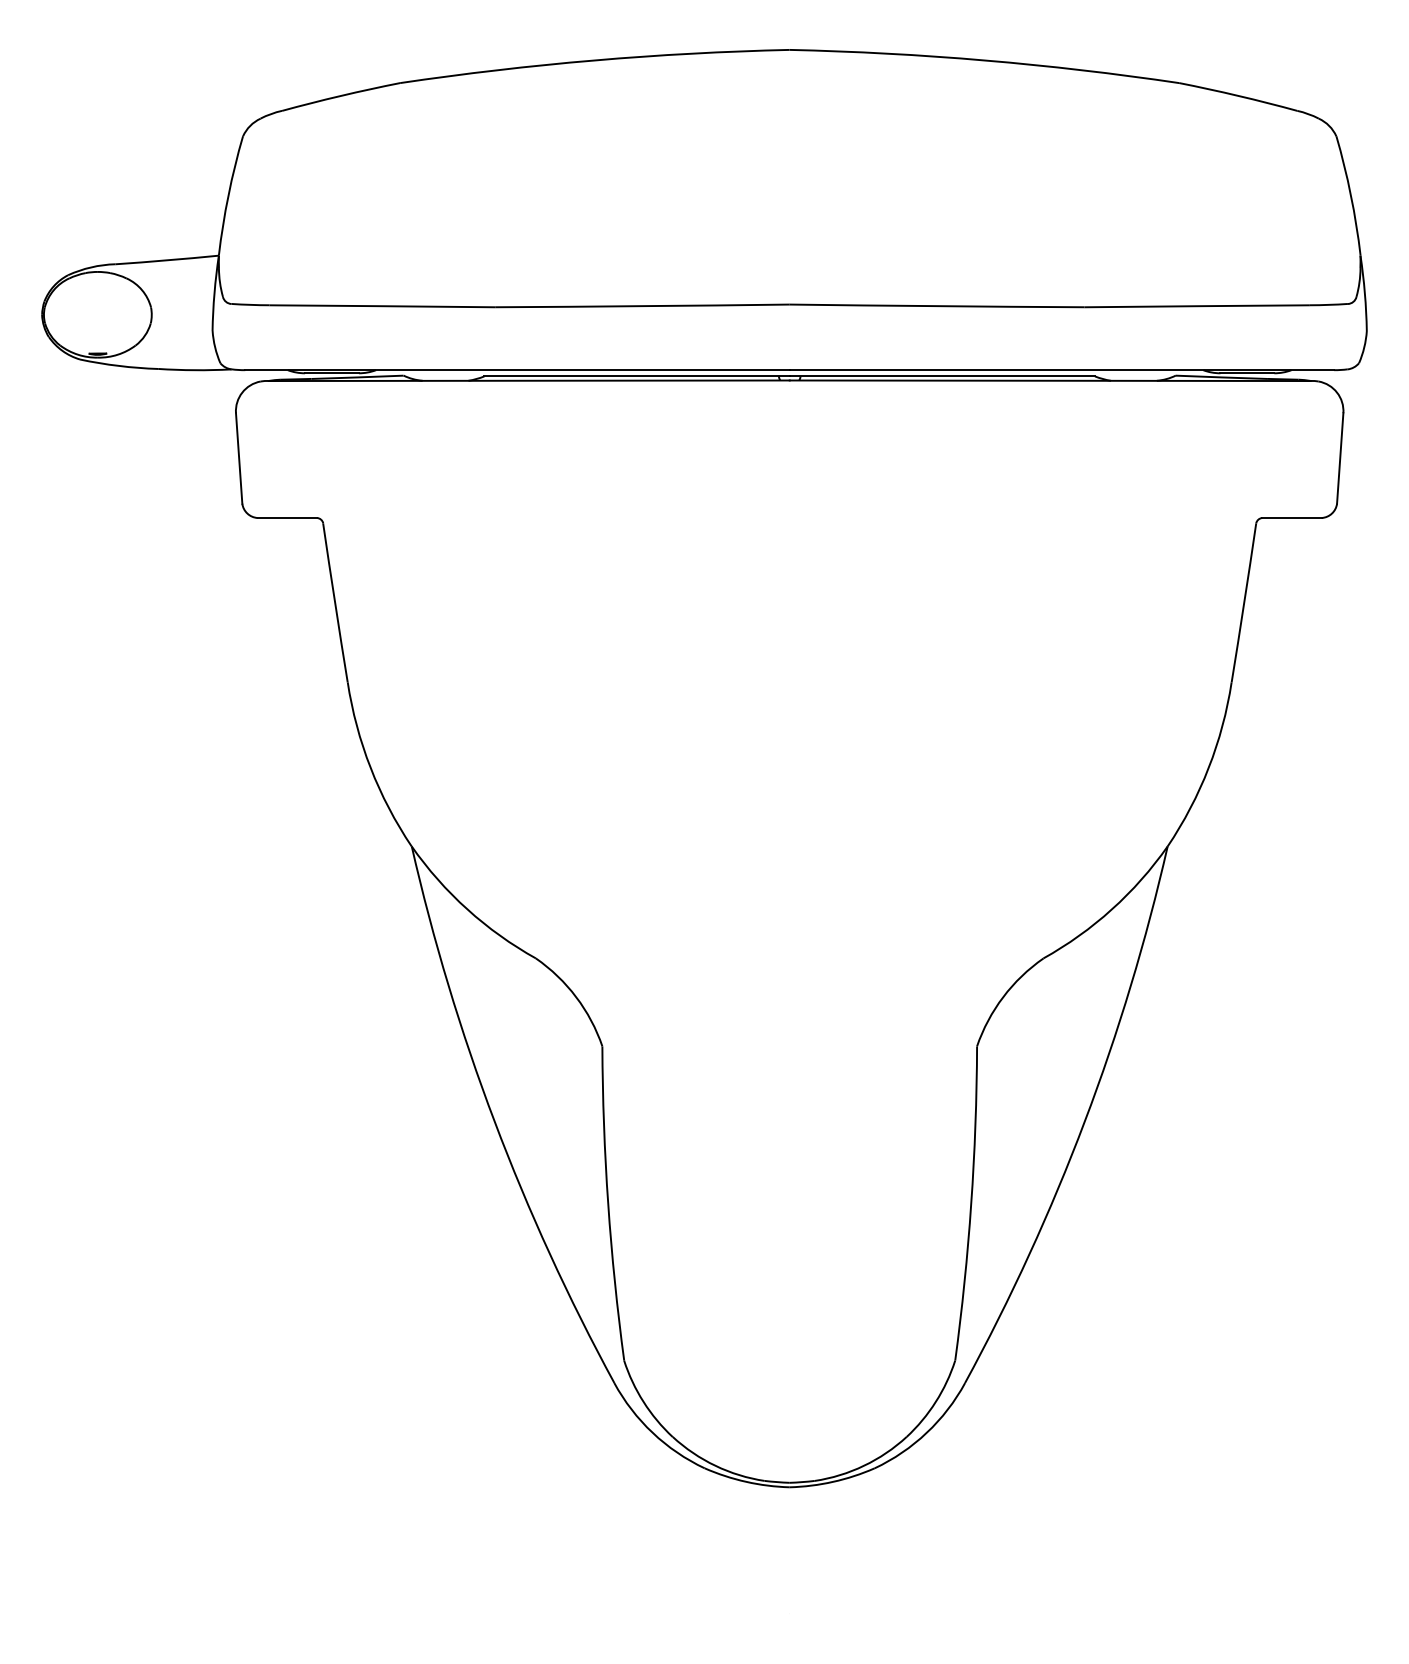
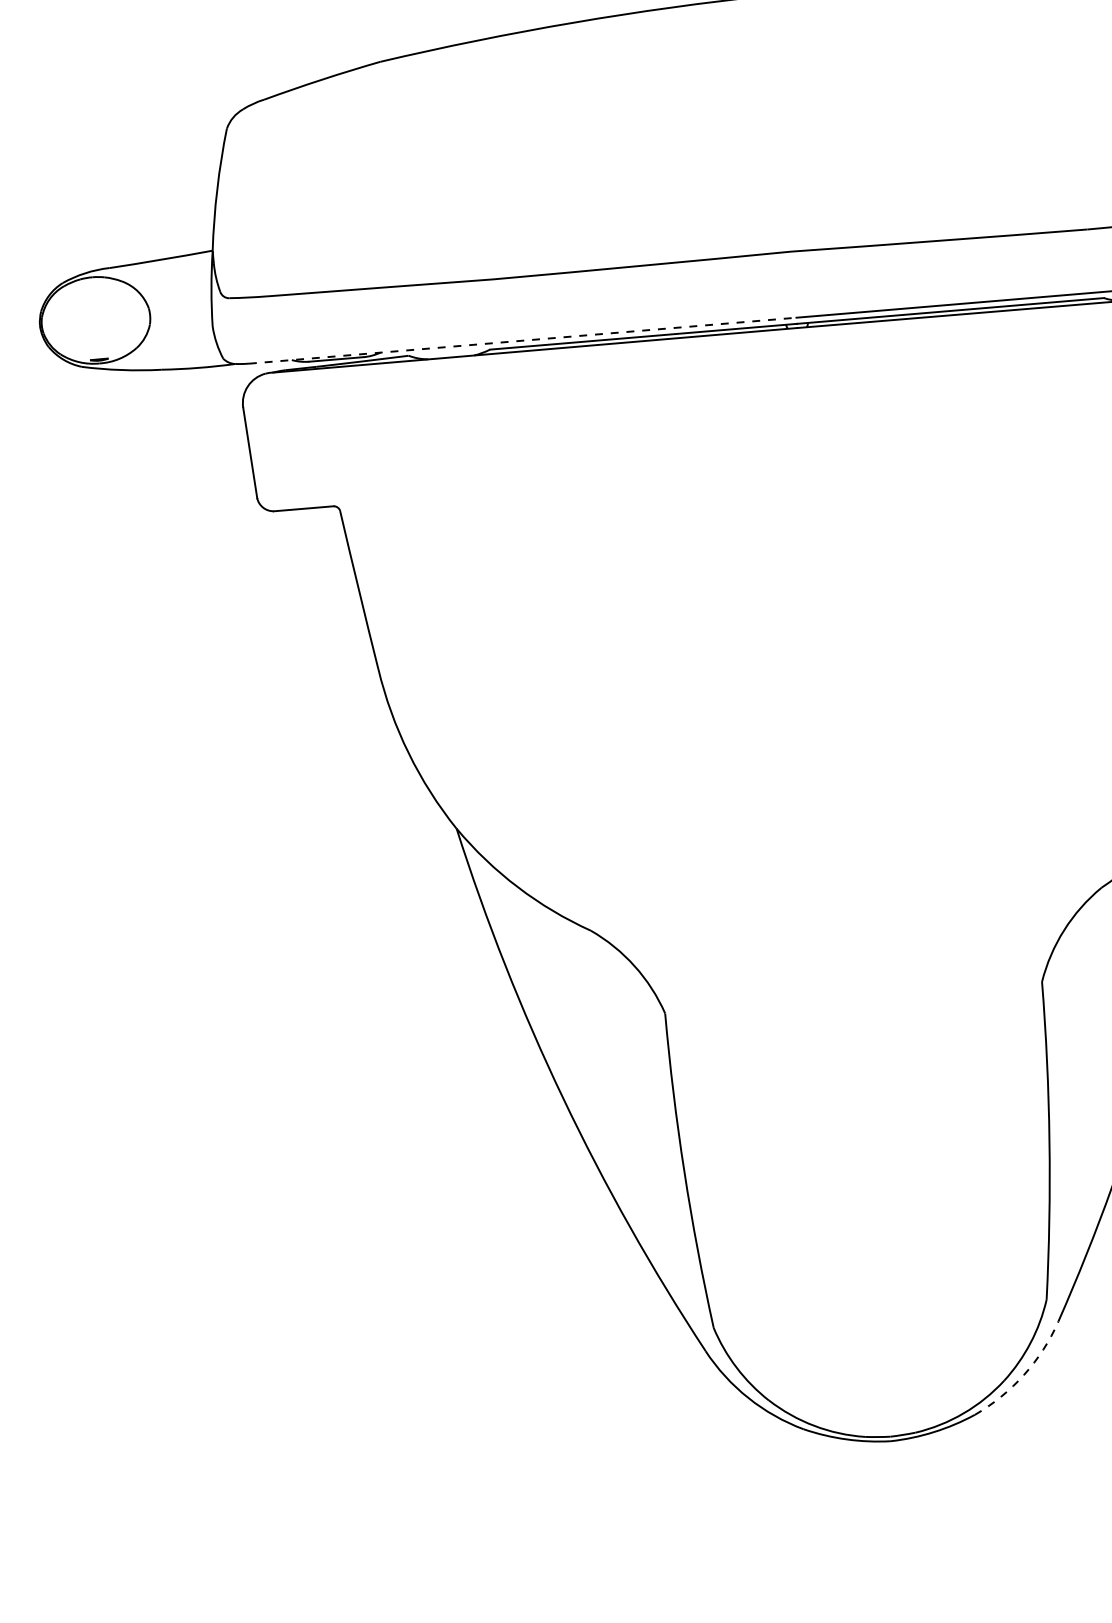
line: (518, 370) -> (523, 340), solid -> dashed
arc: (926, 1432) -> (1023, 1374), solid -> dashed

